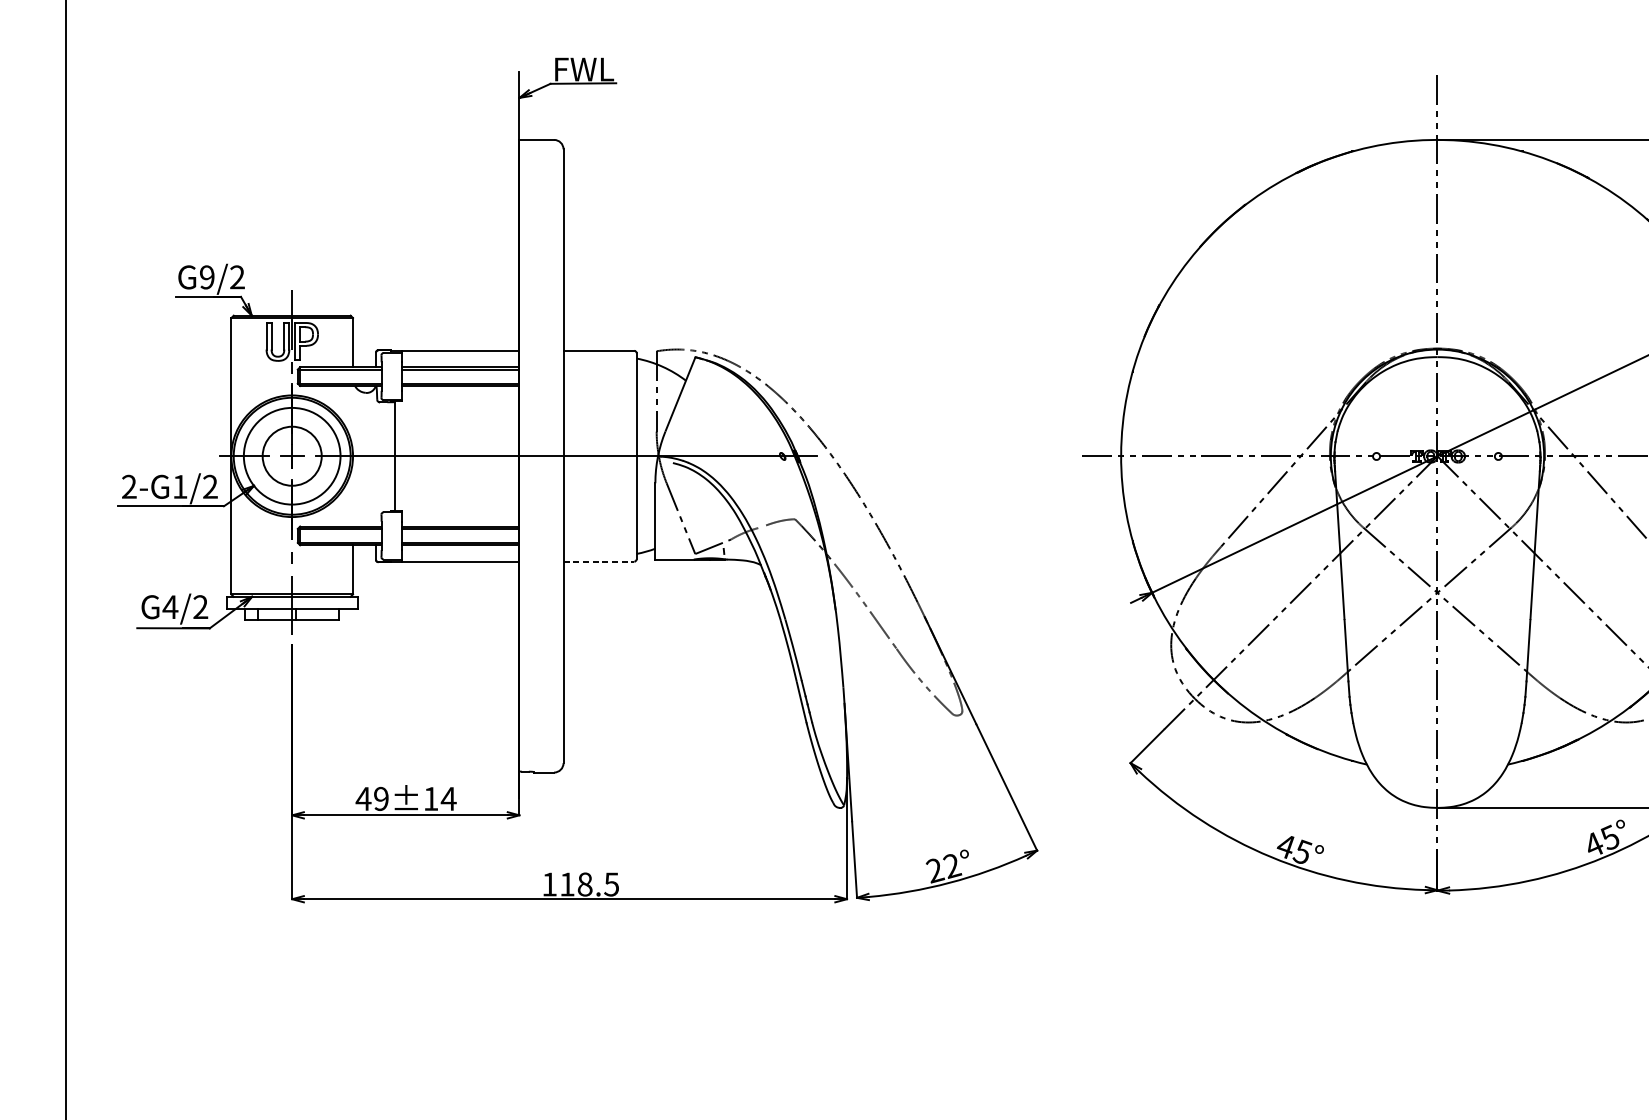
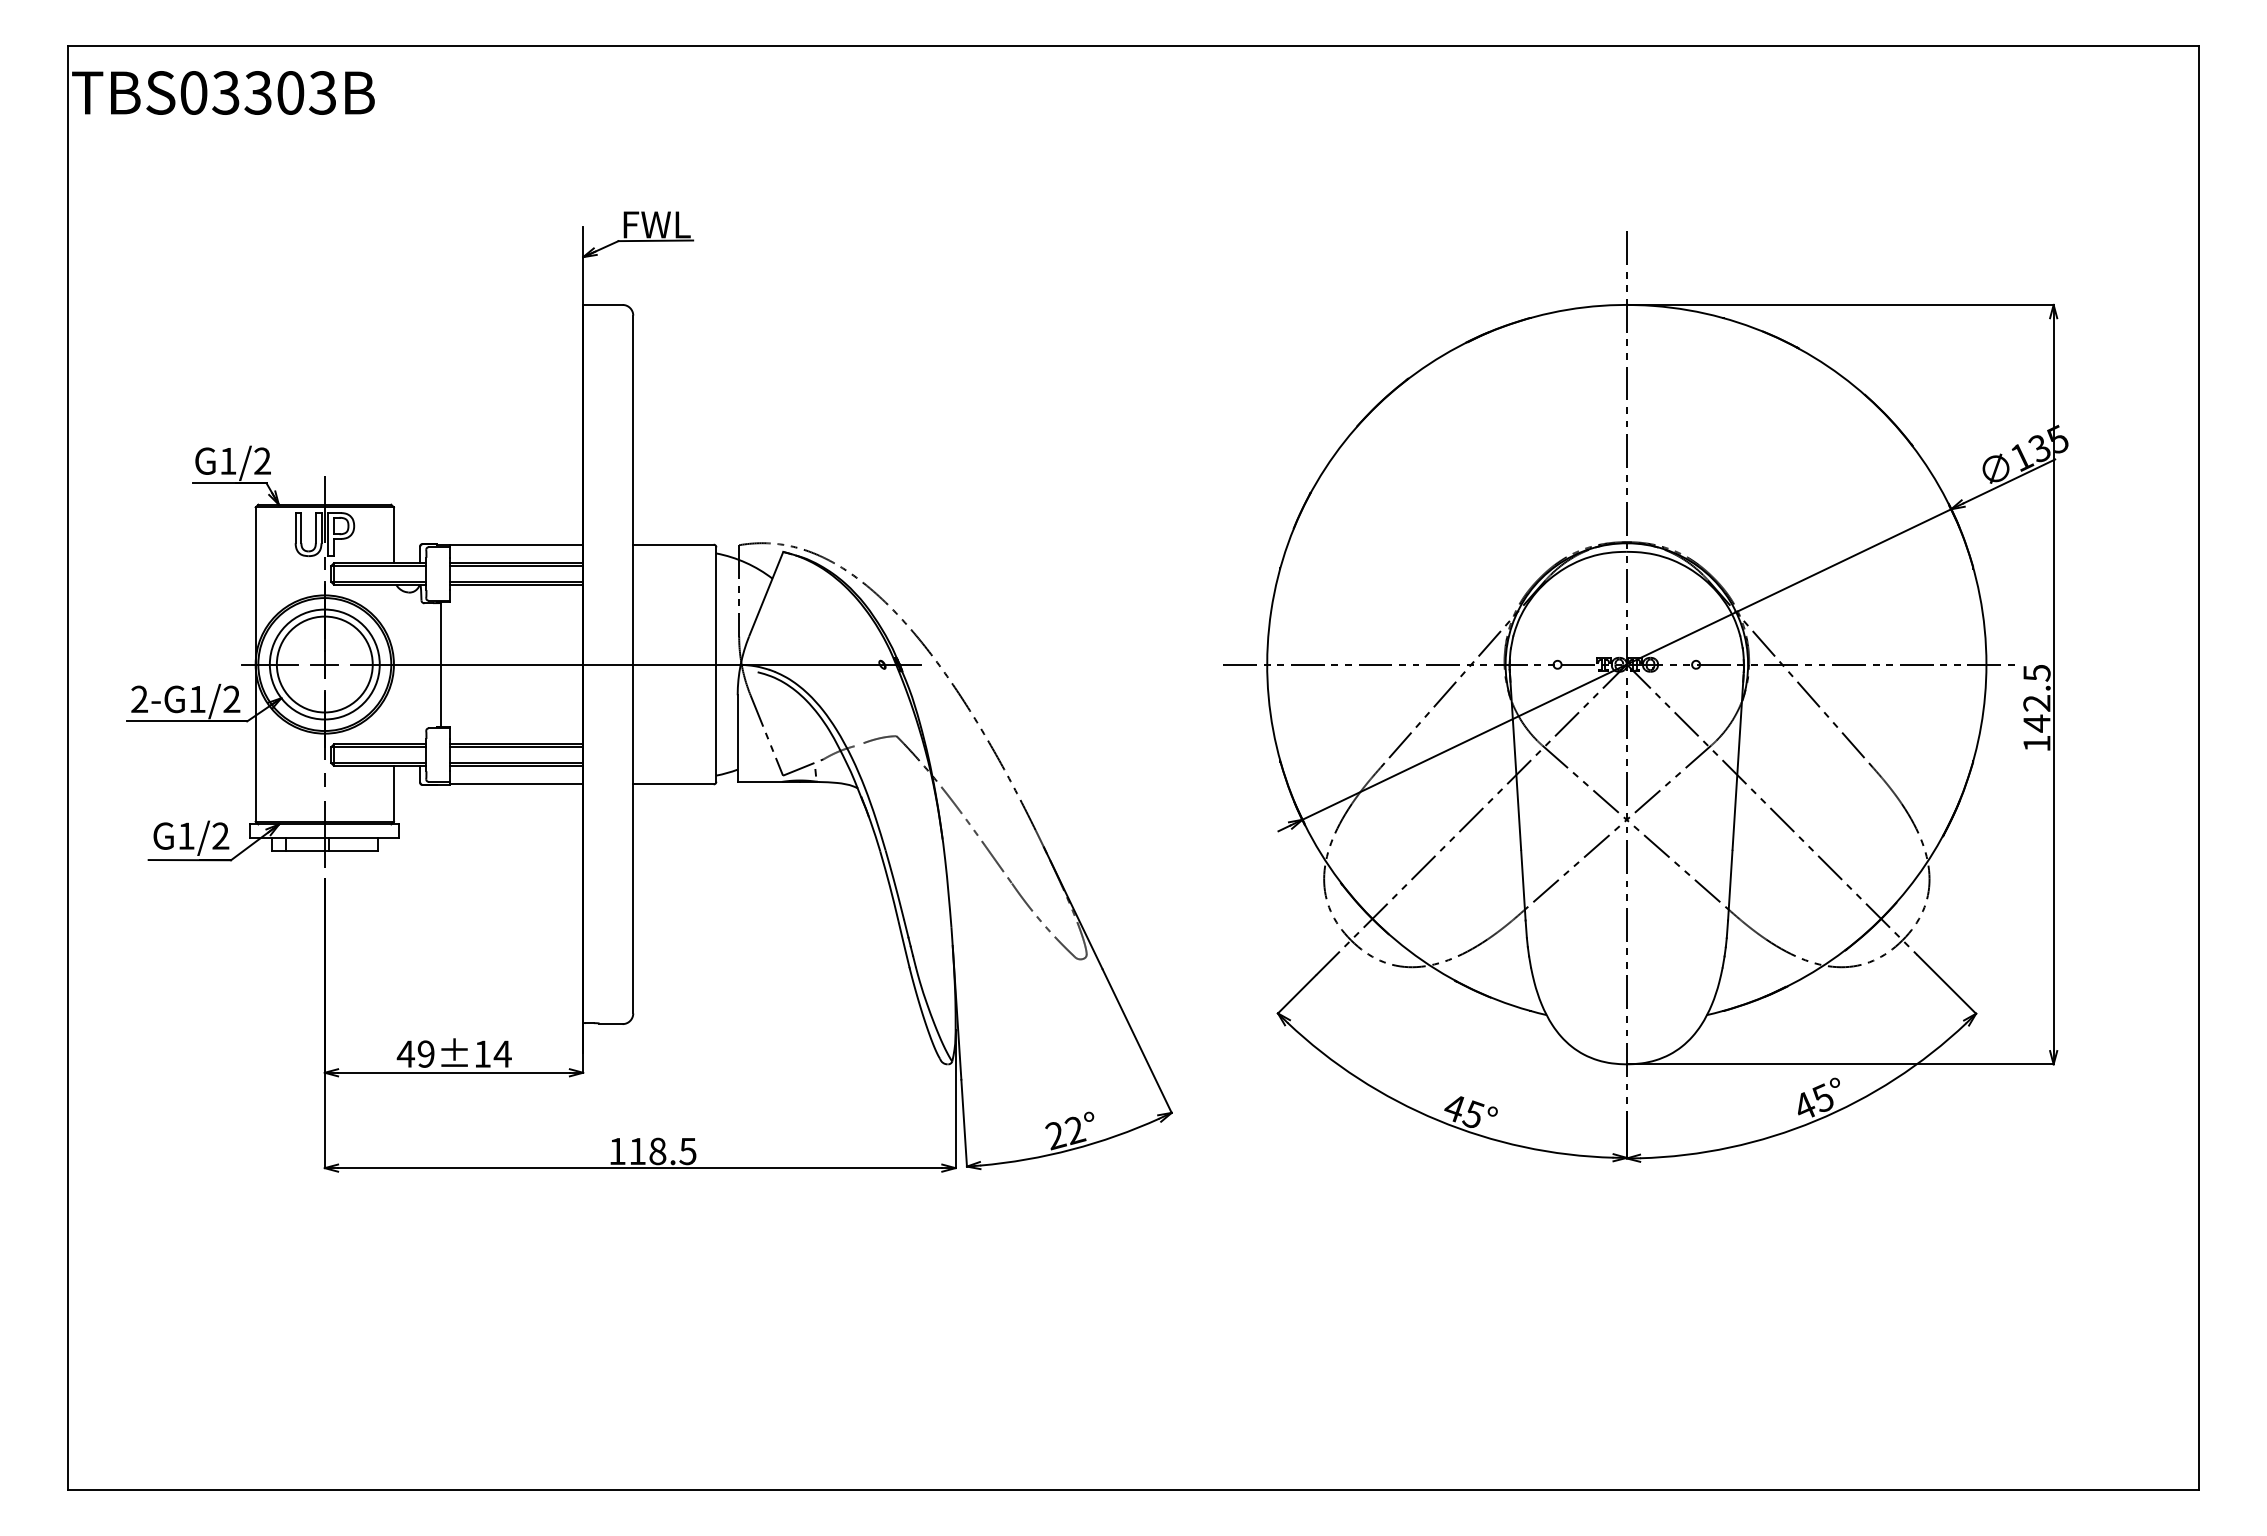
text: (207, 276) -> (228, 460), G9/2 -> G1/2
circle: (291, 456) -> (324, 664), size x1.43
line: (598, 561) -> (673, 784), dashed -> solid
text: (170, 606) -> (186, 835), G4/2 -> G1/2

